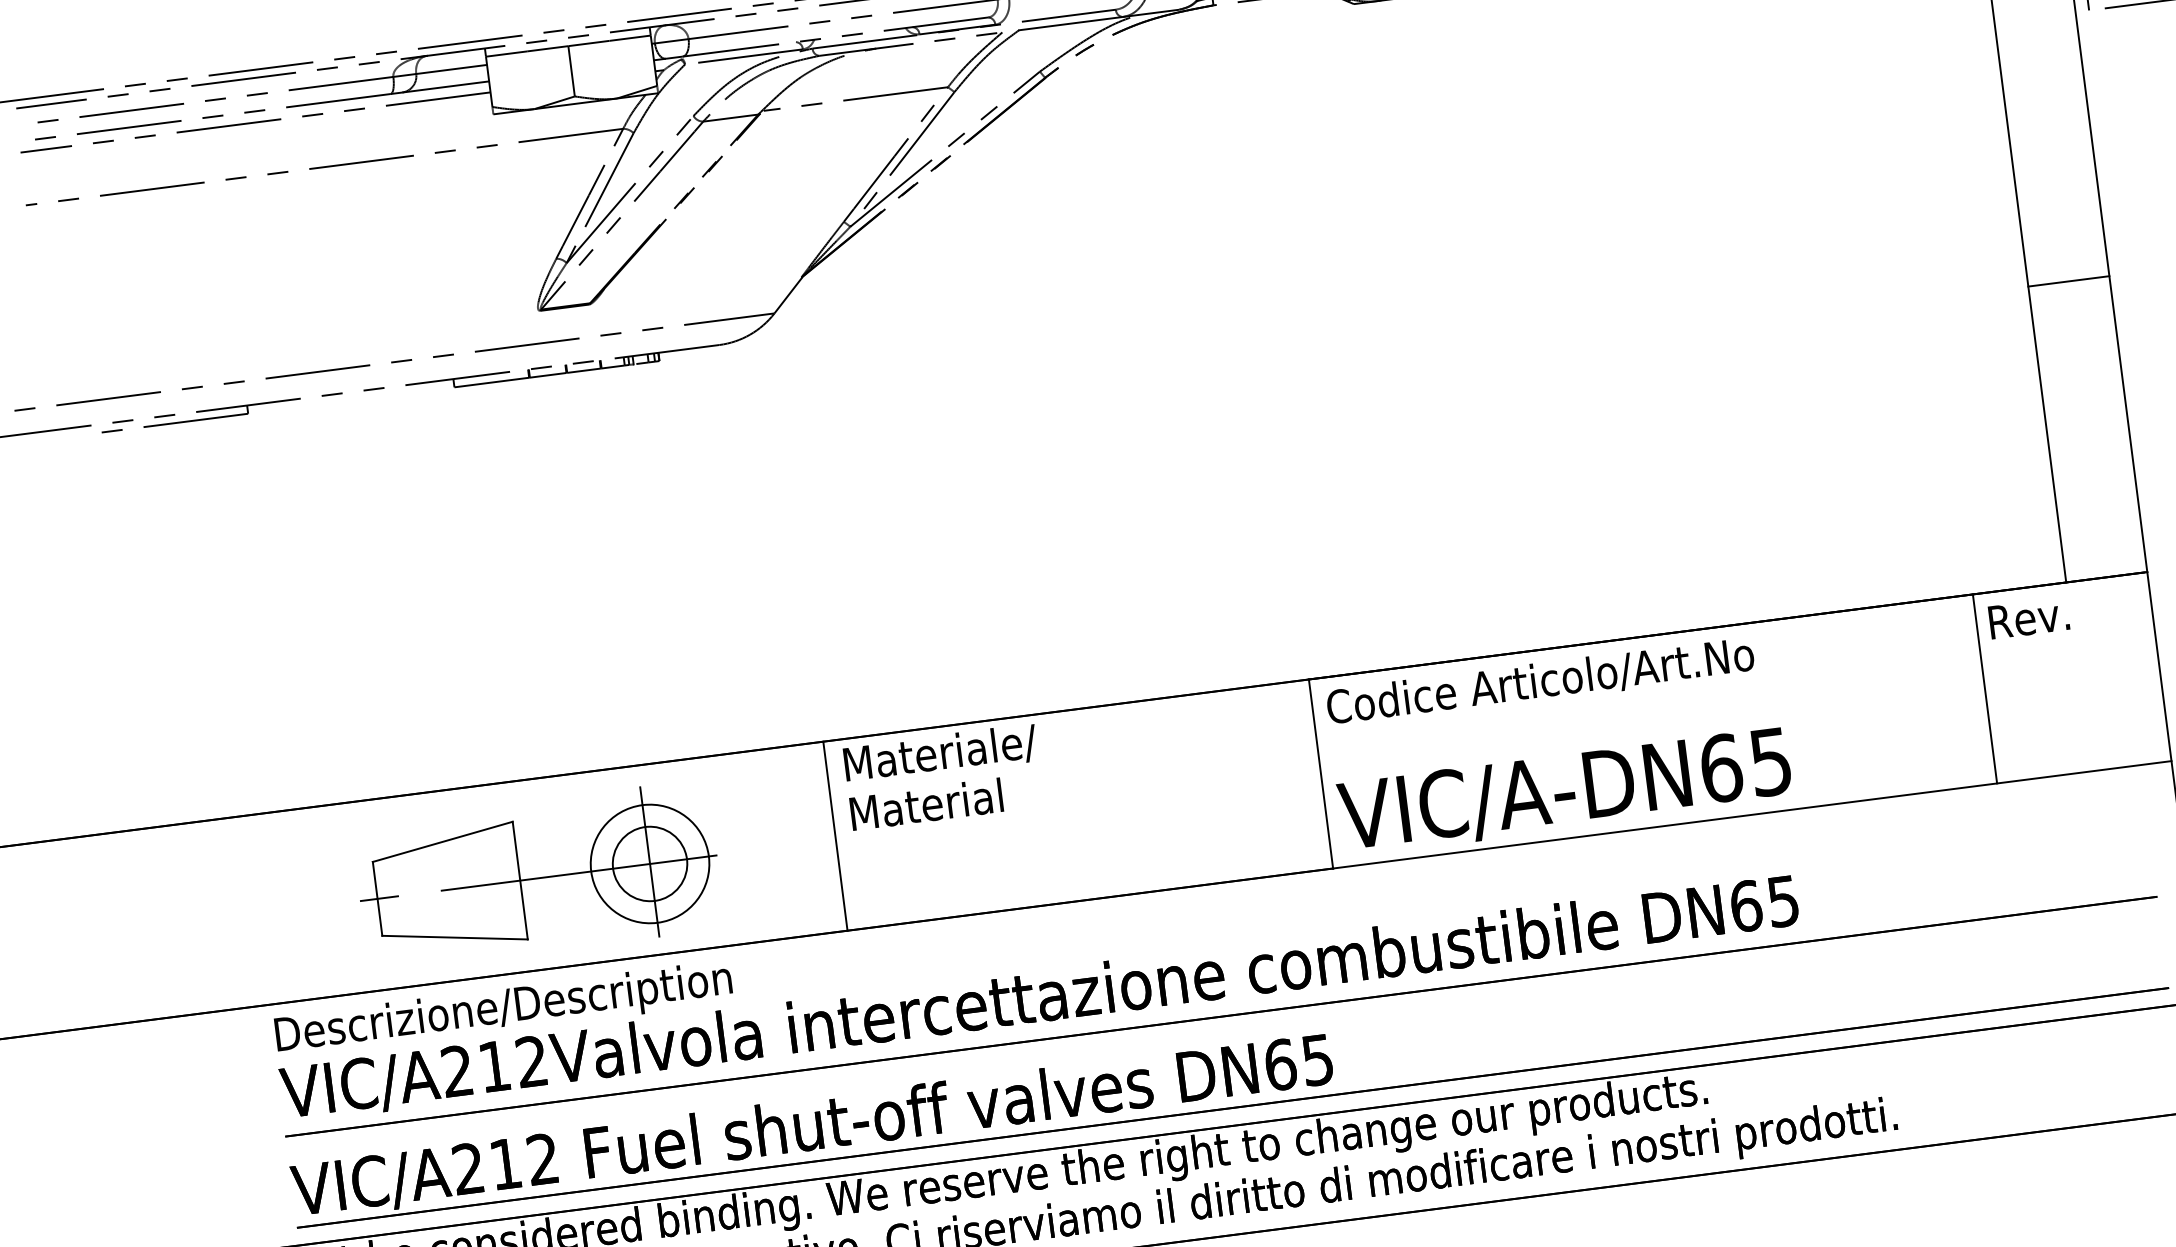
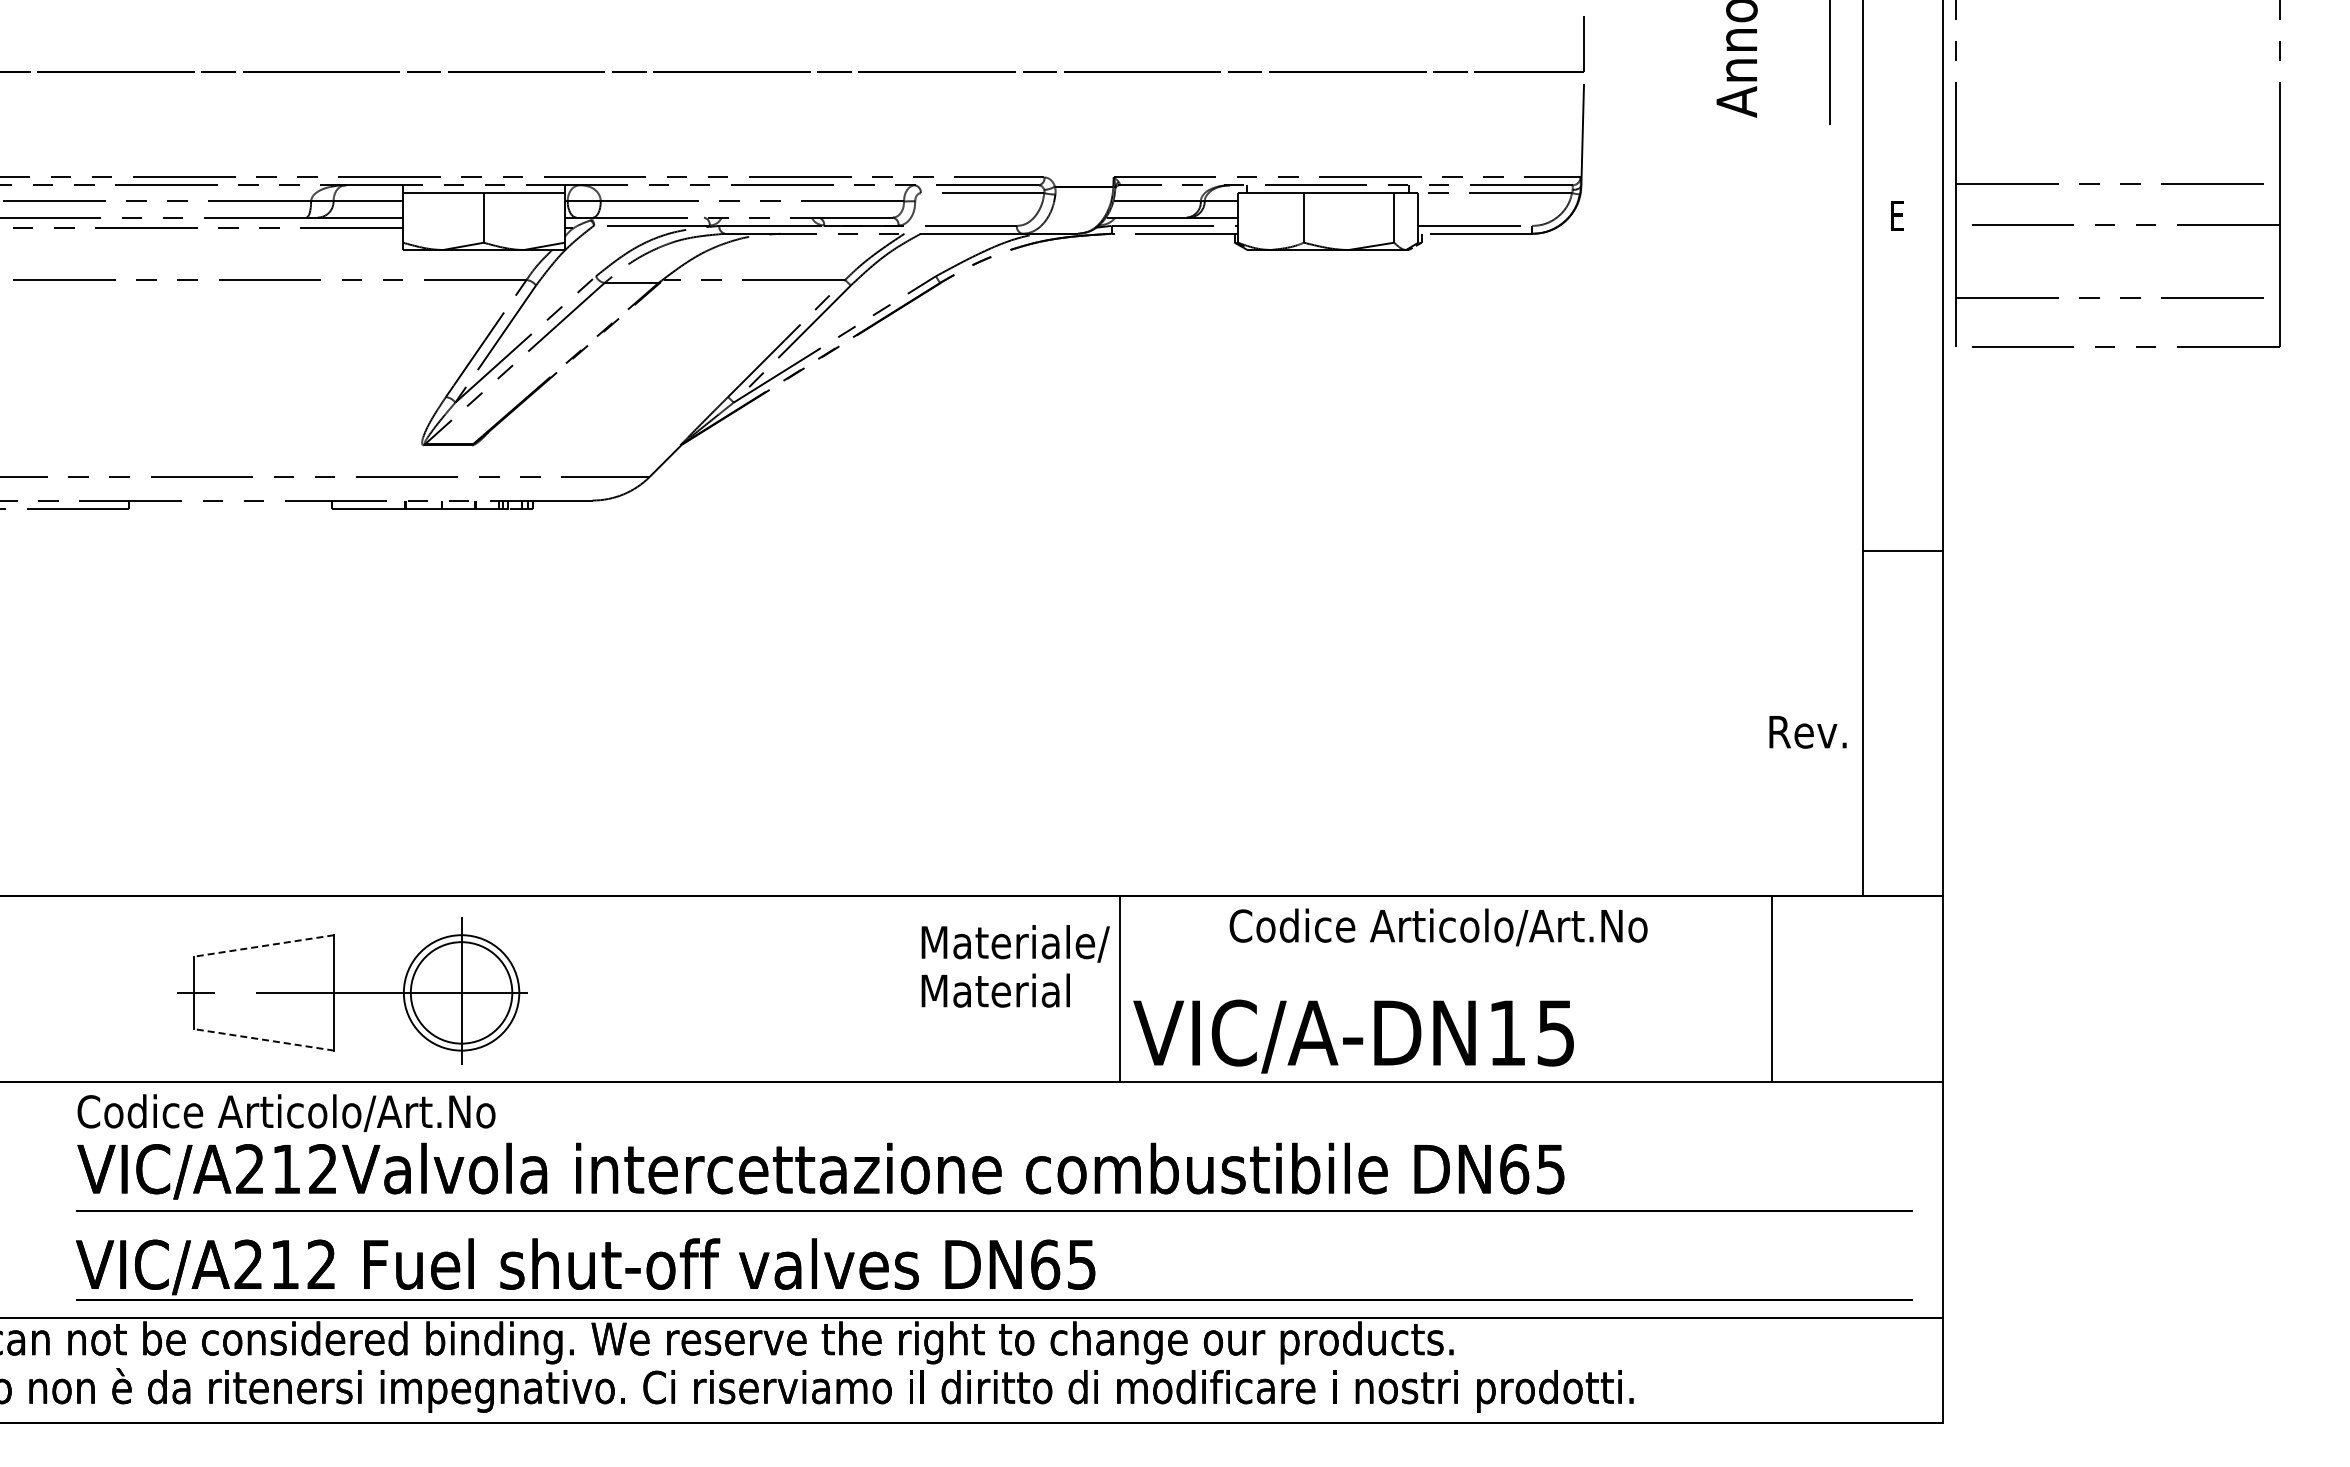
line: (2068, 280) -> (1902, 550), moved
text: (2028, 618) -> (1807, 732), moved
text: (1540, 682) -> (1438, 927), moved
text: (1721, 767) -> (1507, 1032), VIC/A-DN65 -> VIC/A-DN15
text: (943, 777) -> (1015, 966), moved
line: (834, 835) -> (643, 988), removed
line: (443, 841) -> (264, 945), solid -> dashed
circle: (649, 863) -> (461, 992), size x1.4
line: (455, 937) -> (264, 1039), solid -> dashed
text: (502, 1009) -> (301, 1115), Descrizione/Description -> Codice Articolo/Art.No

